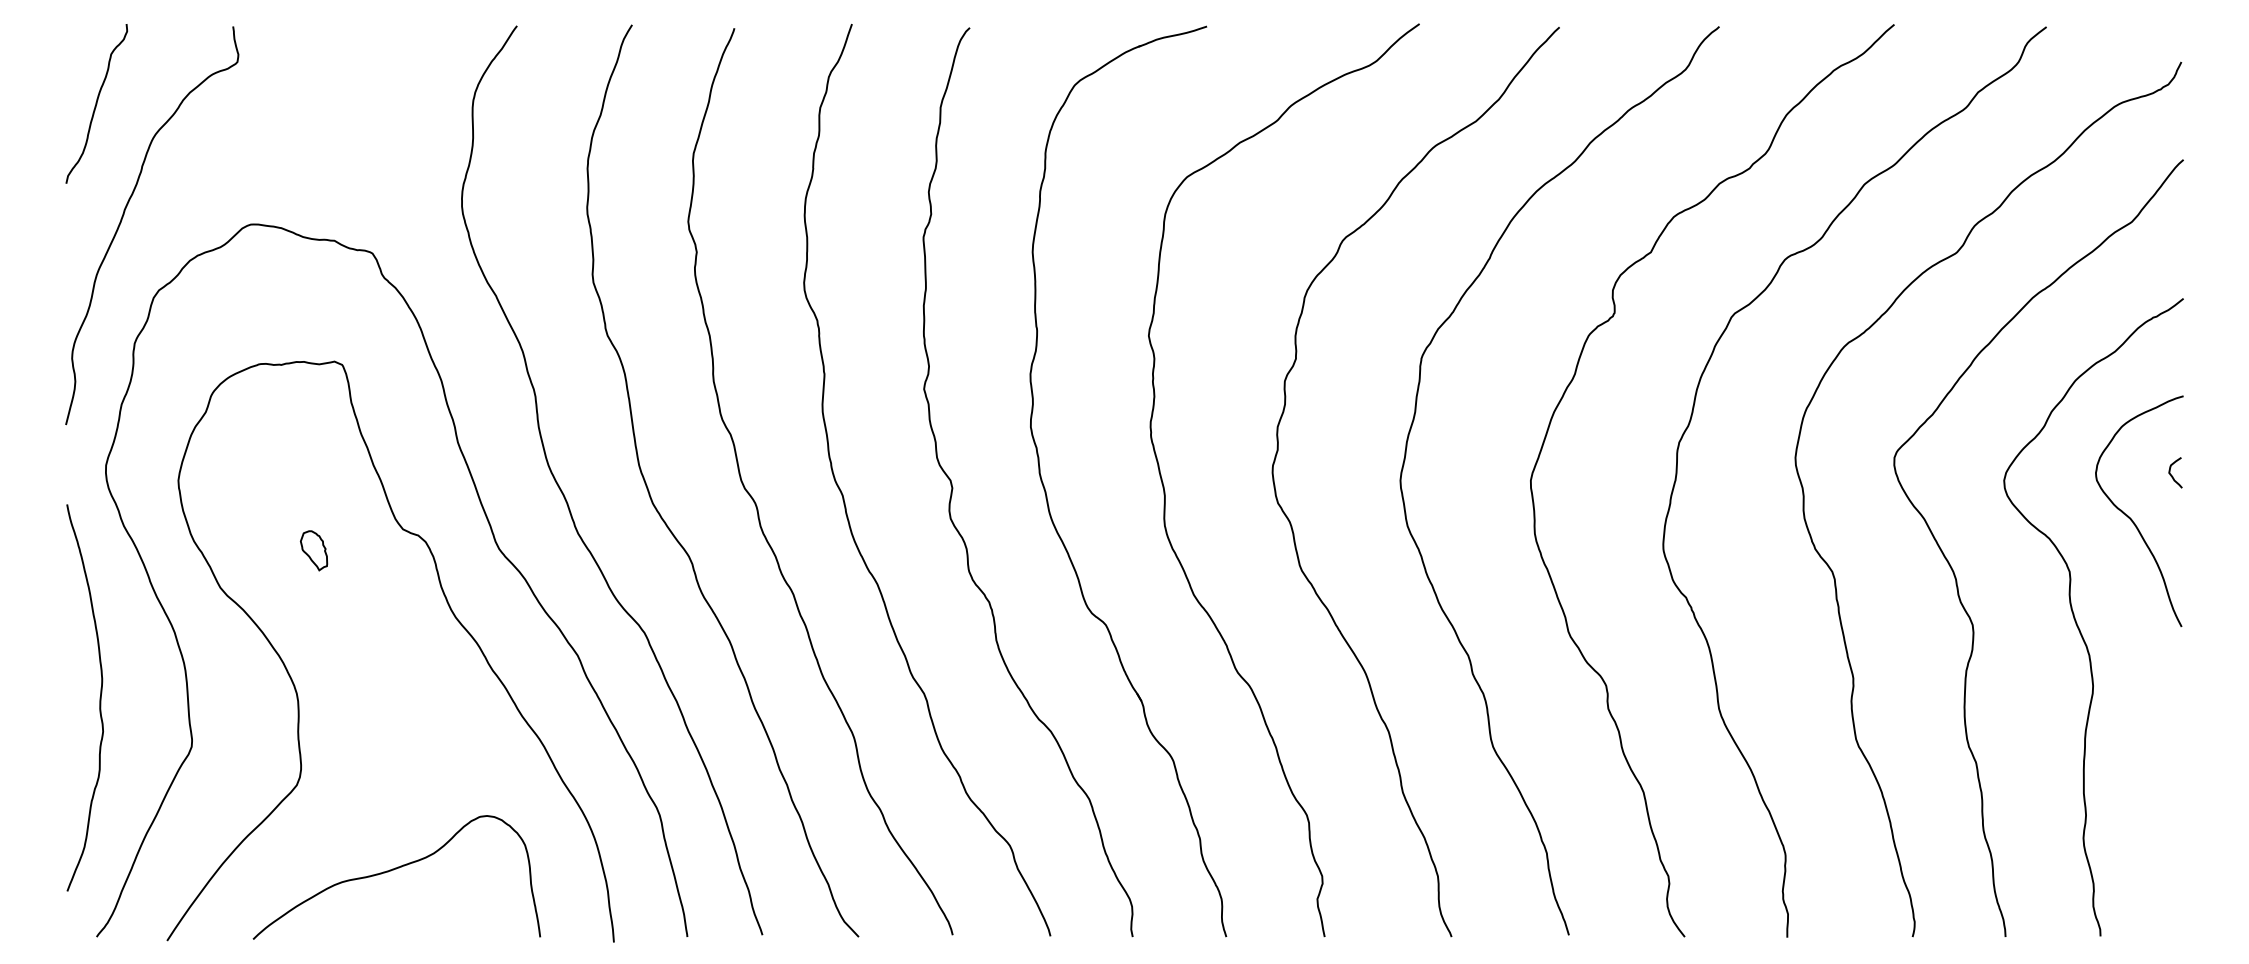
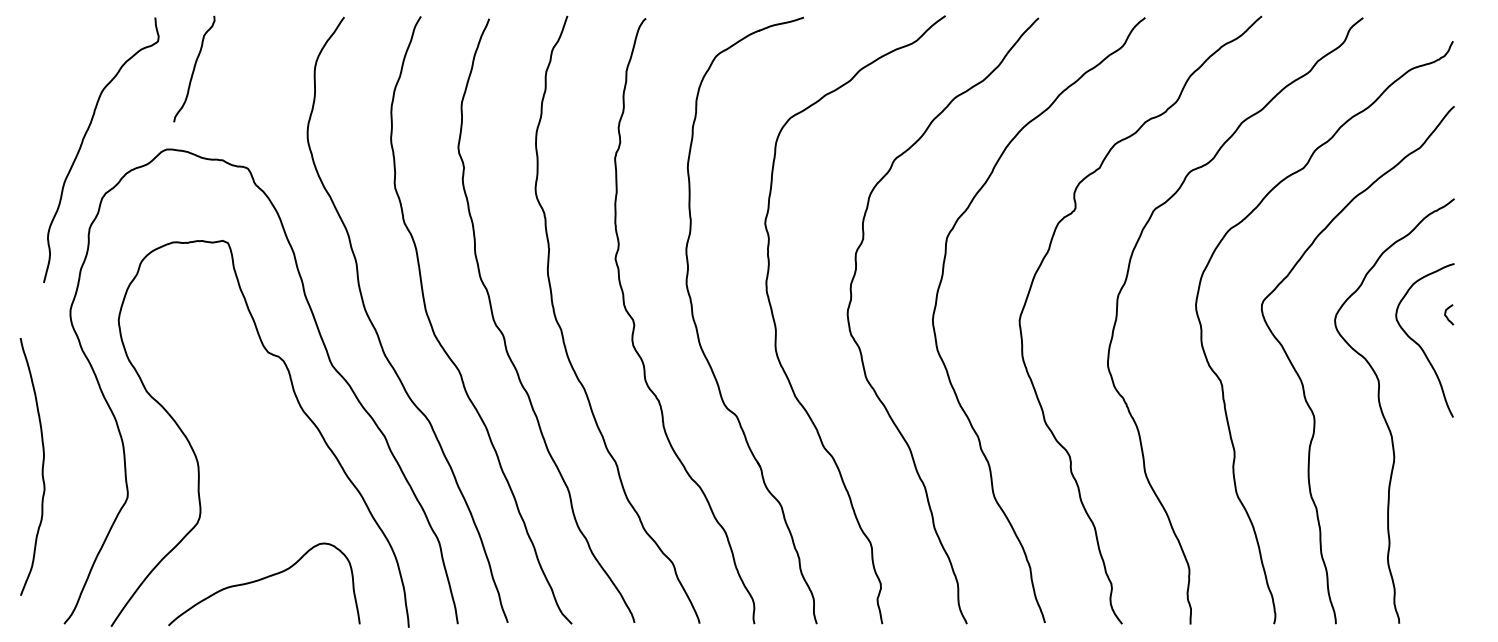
curve: (96, 102) -> (194, 68), moved
part: (313, 550) -> (208, 366), removed
curve: (98, 700) -> (41, 468), moved

